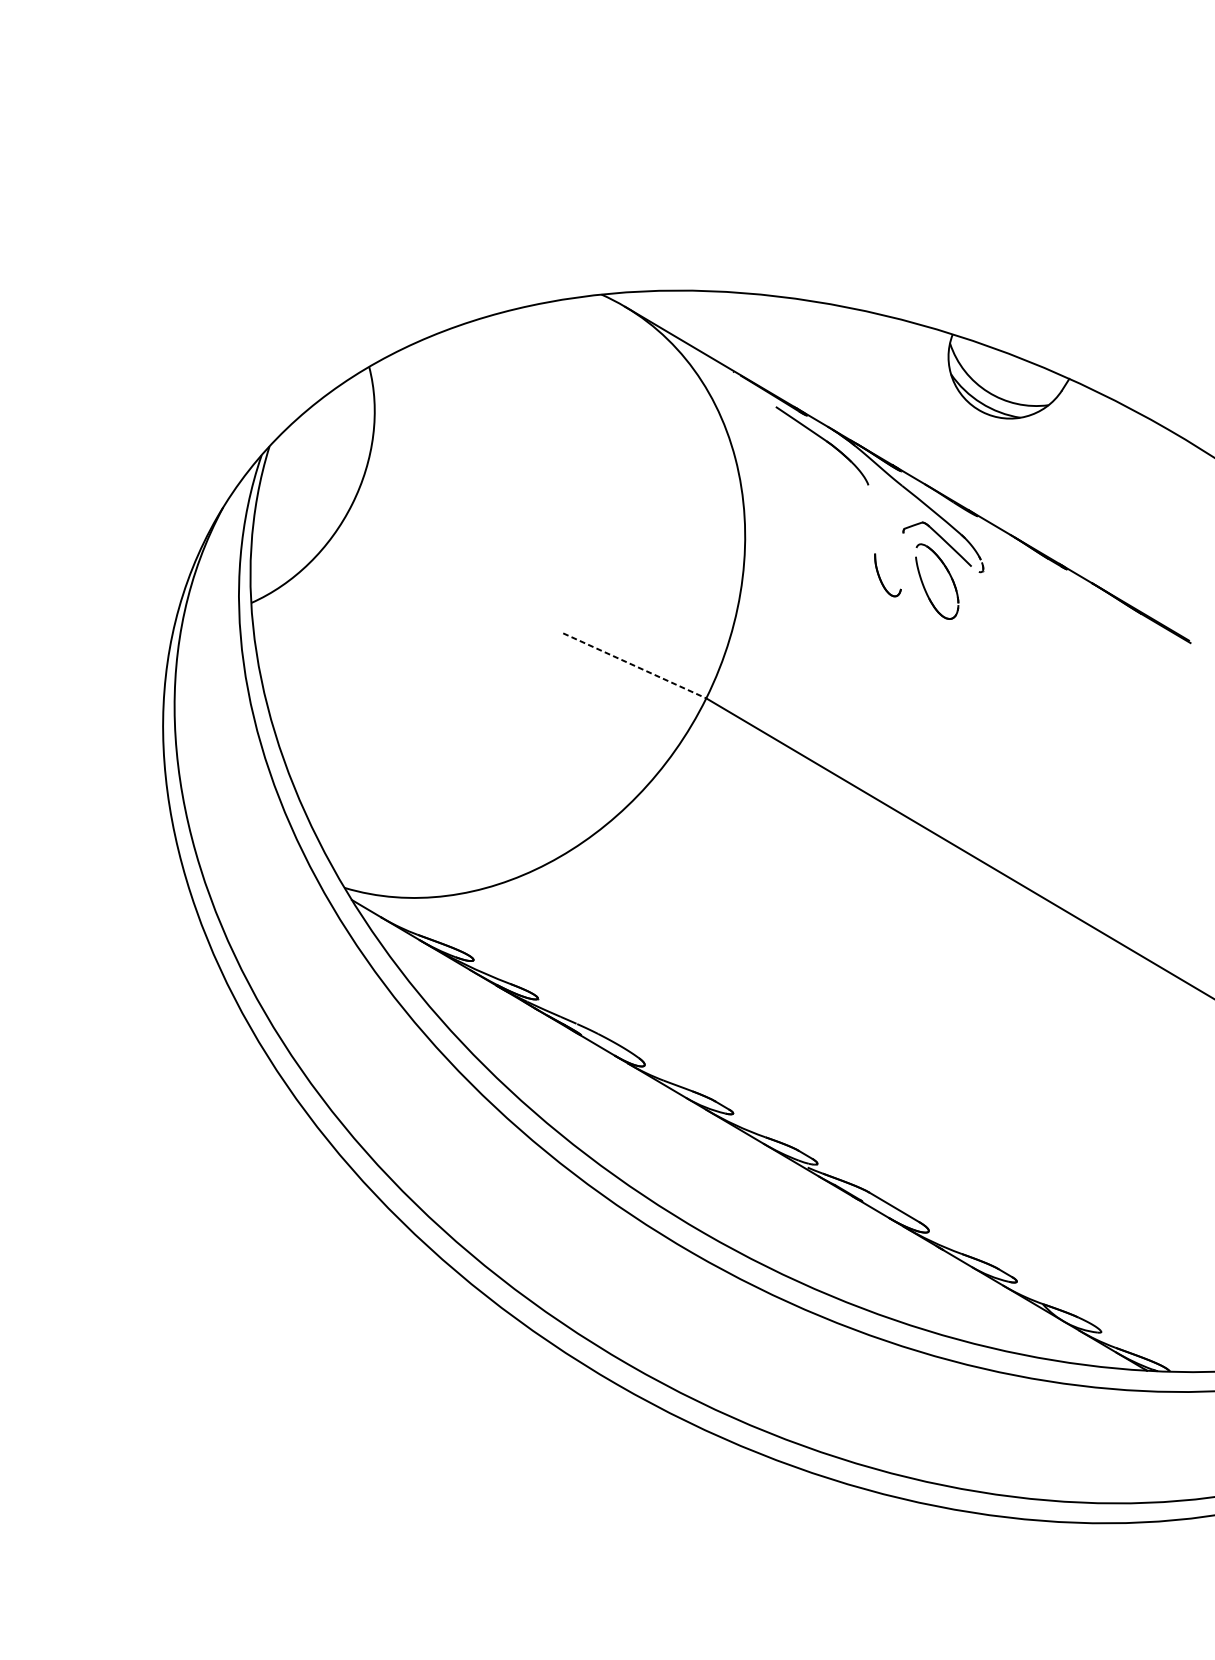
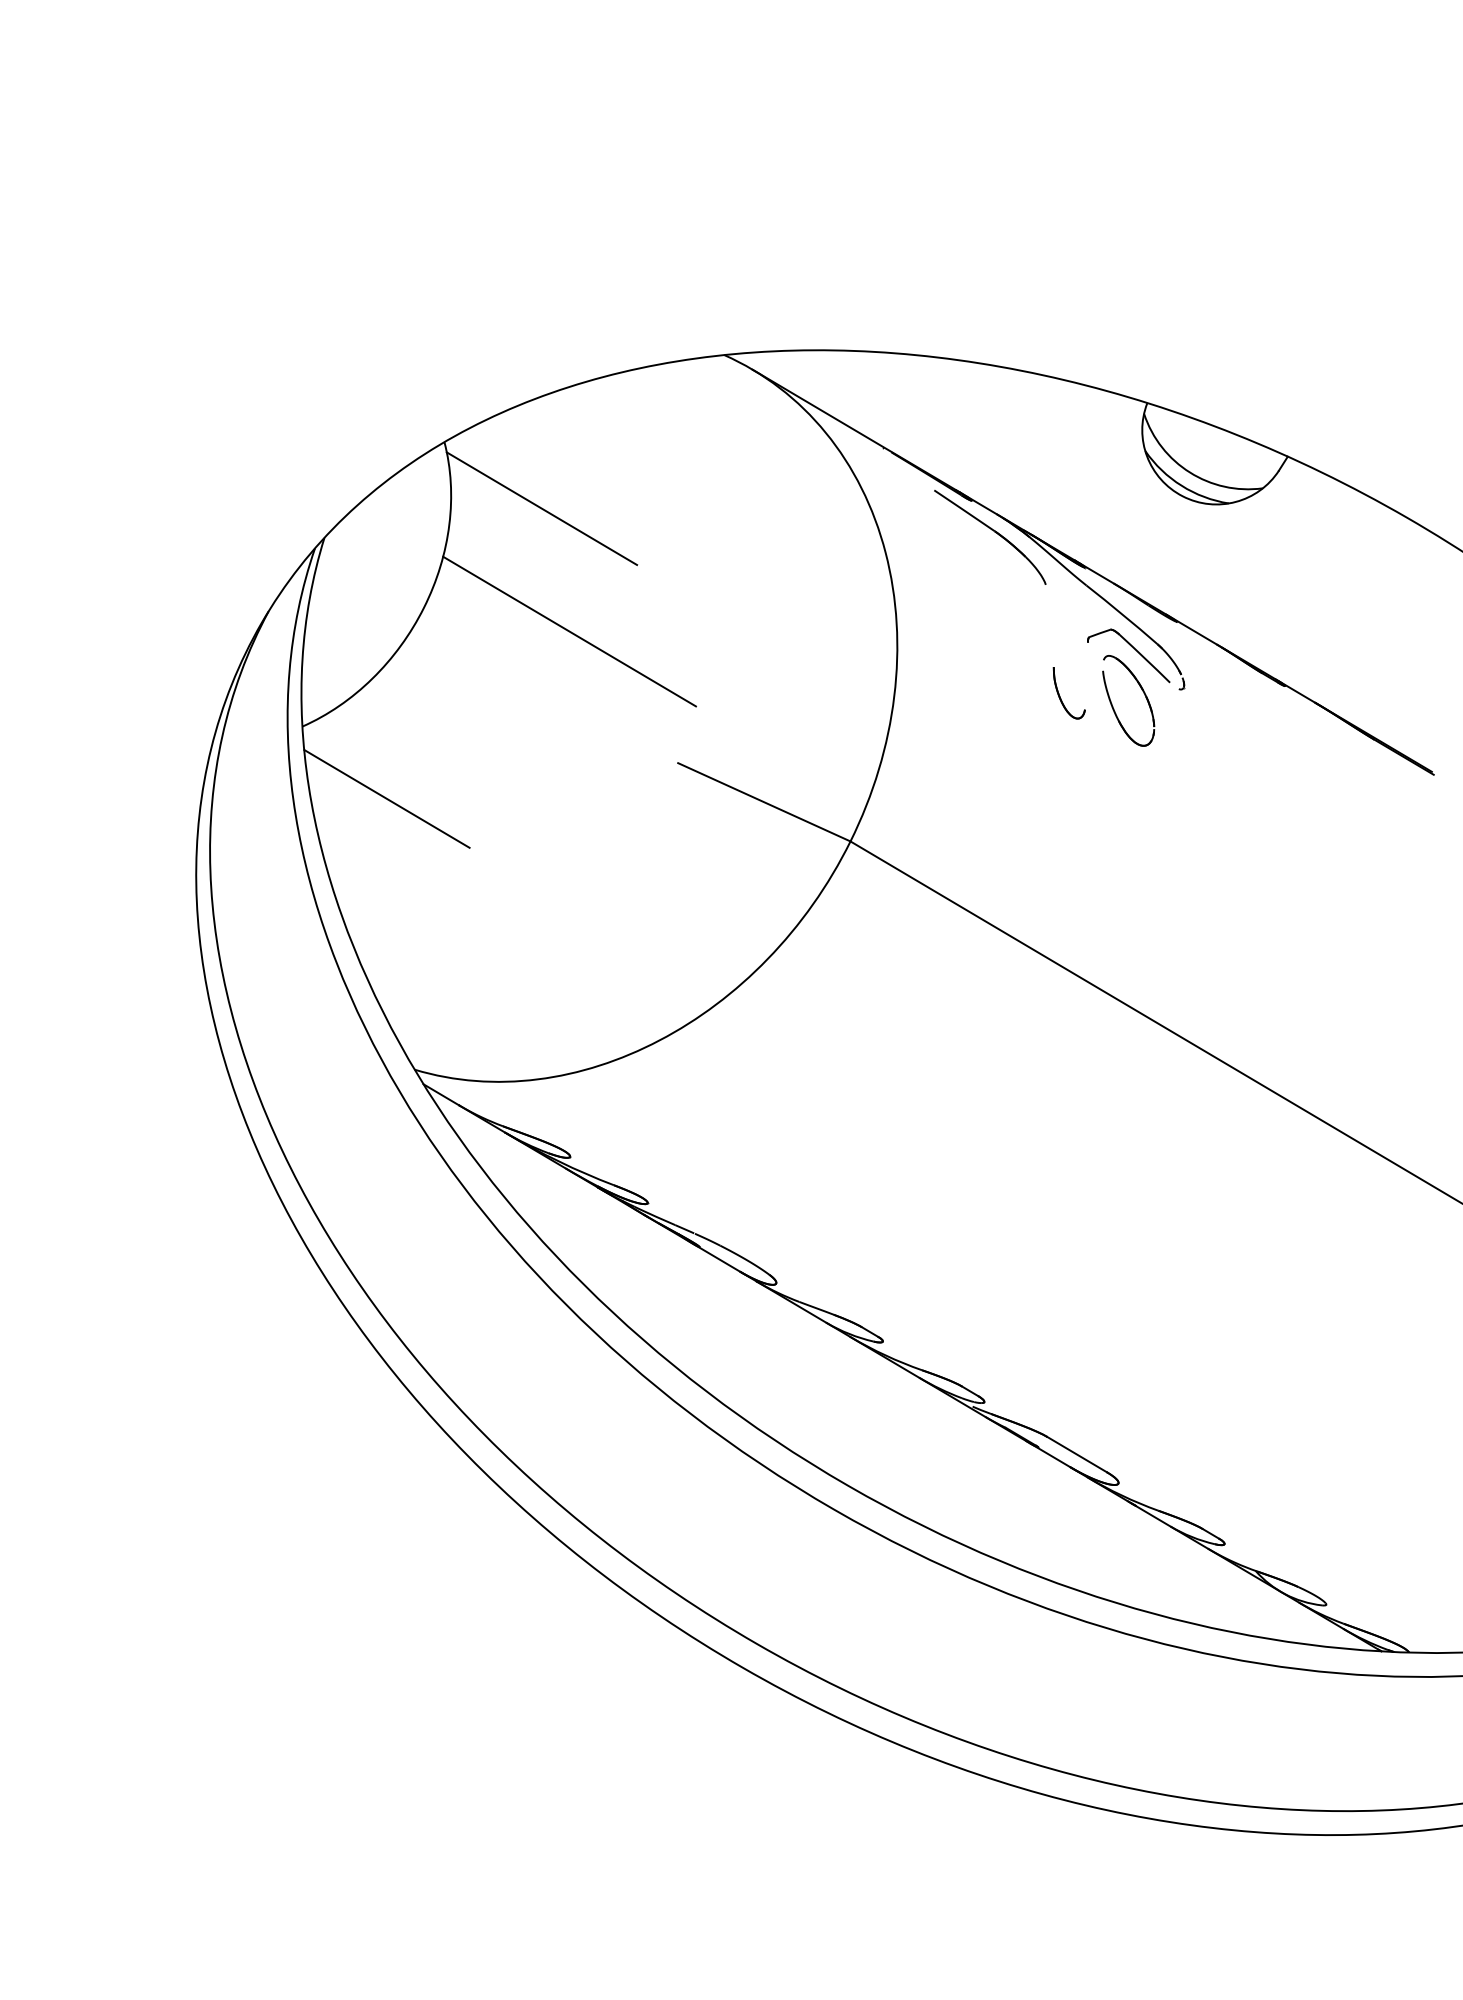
line: (449, 421) -> (541, 508), added
line: (473, 524) -> (569, 631), added
line: (321, 662) -> (386, 798), added
line: (634, 666) -> (764, 802), dashed -> solid

